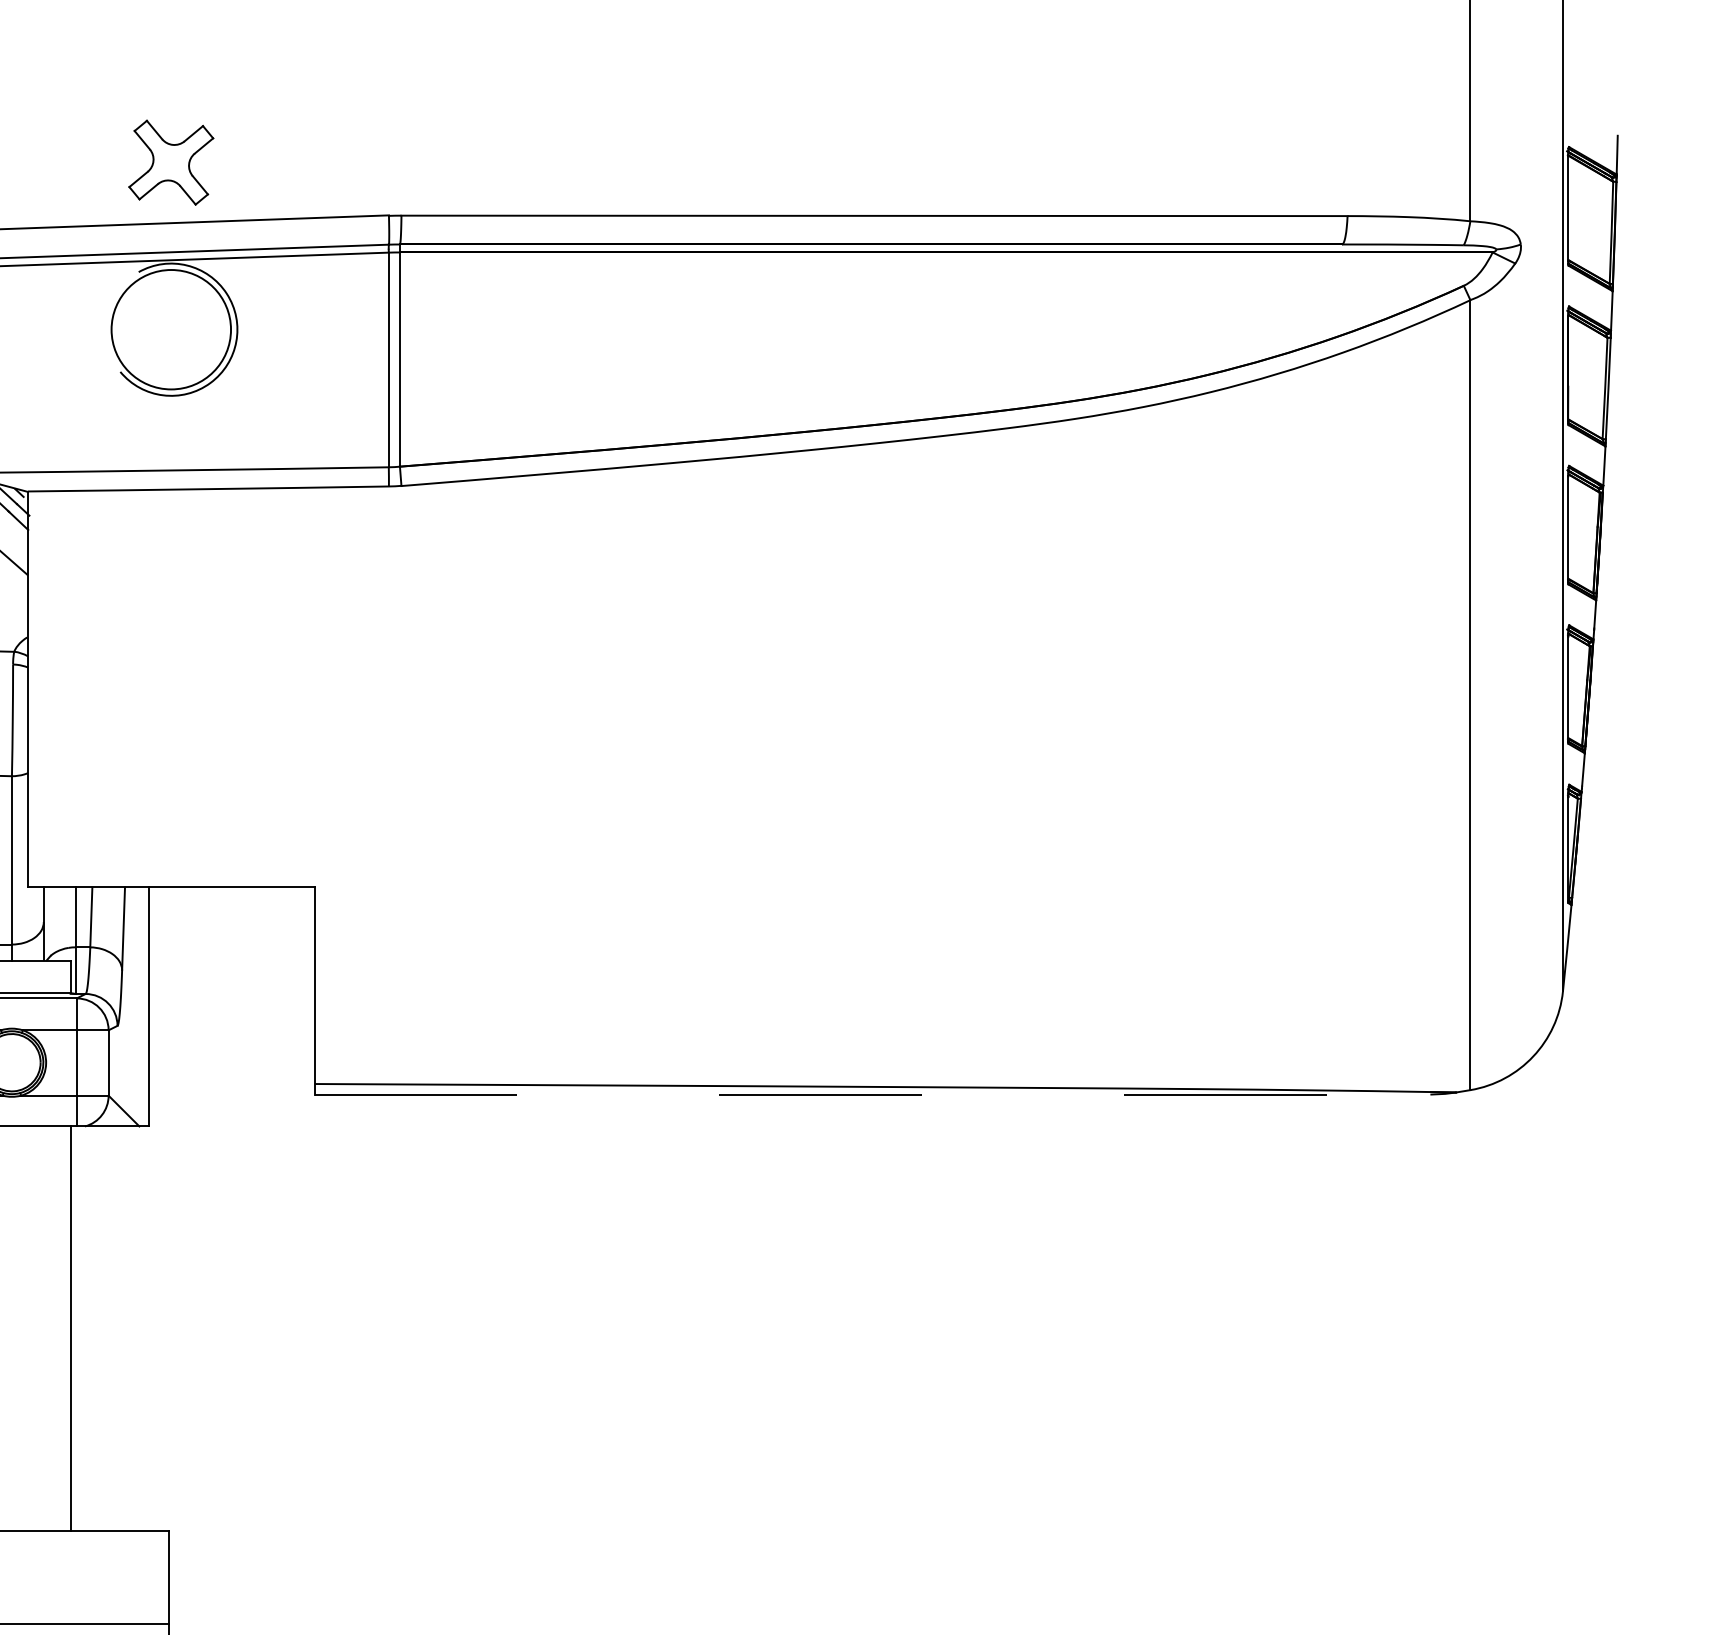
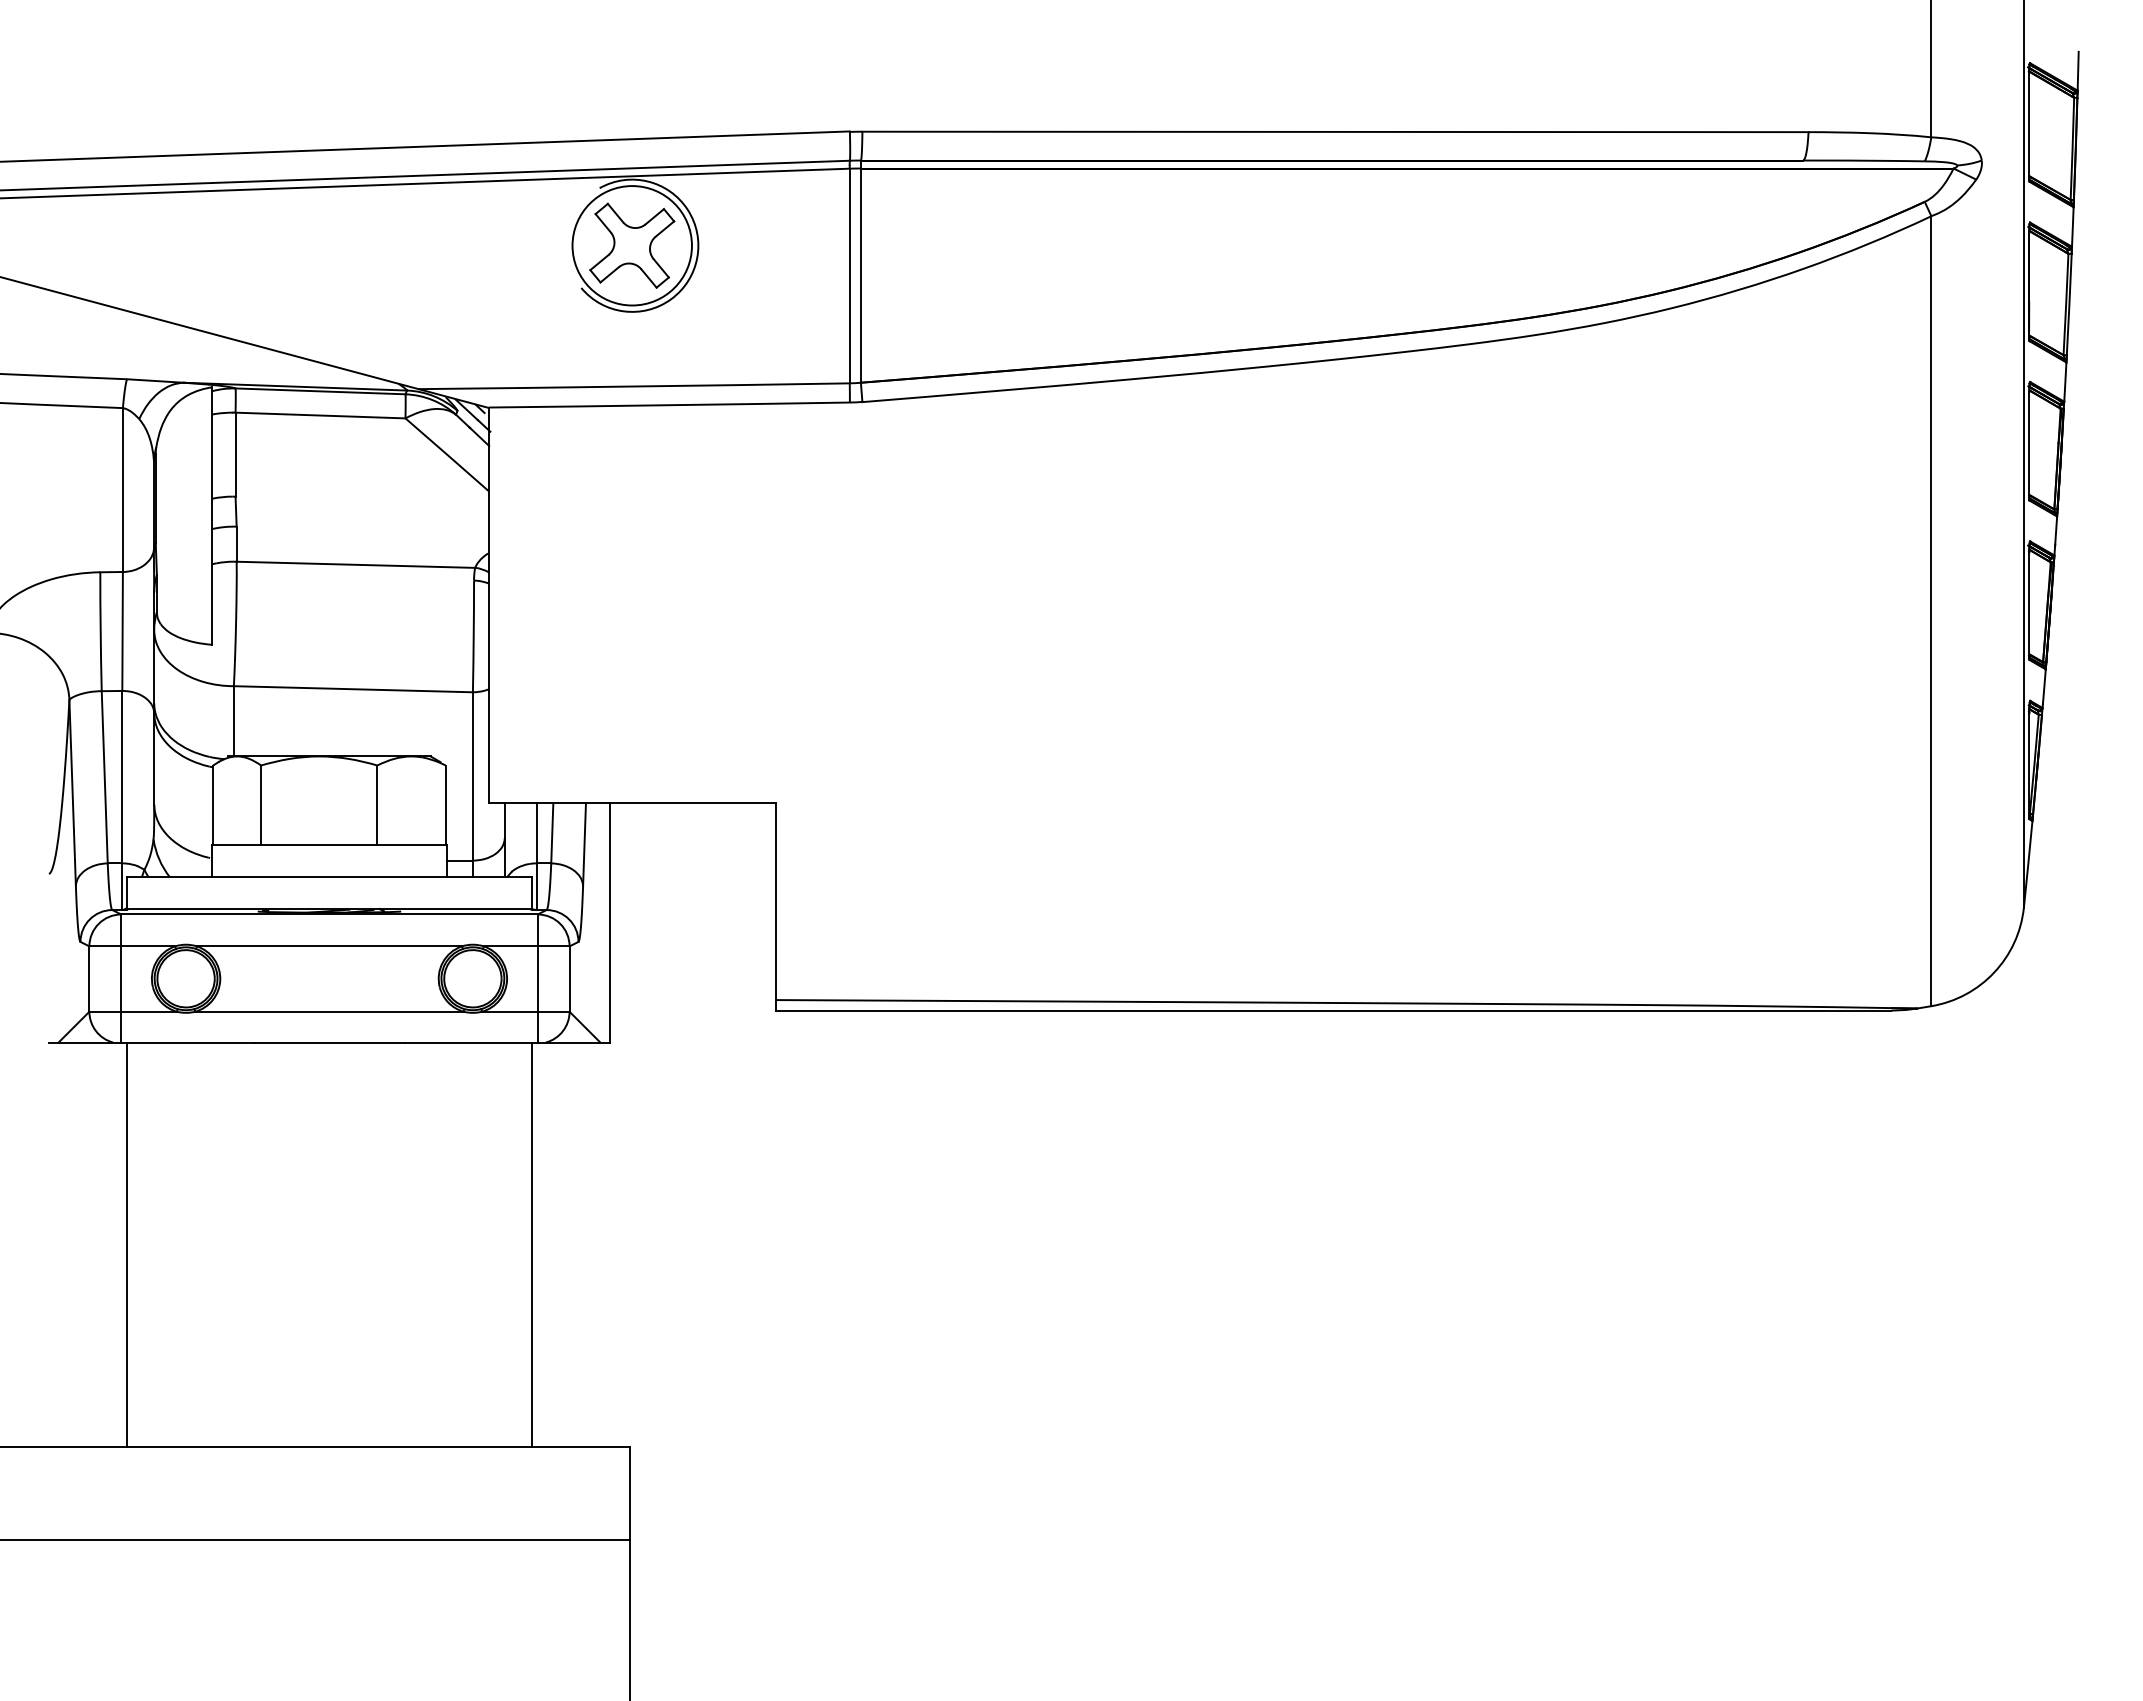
part: (171, 162) -> (632, 245), moved
line: (872, 1094) -> (1333, 1010), dashed -> solid

